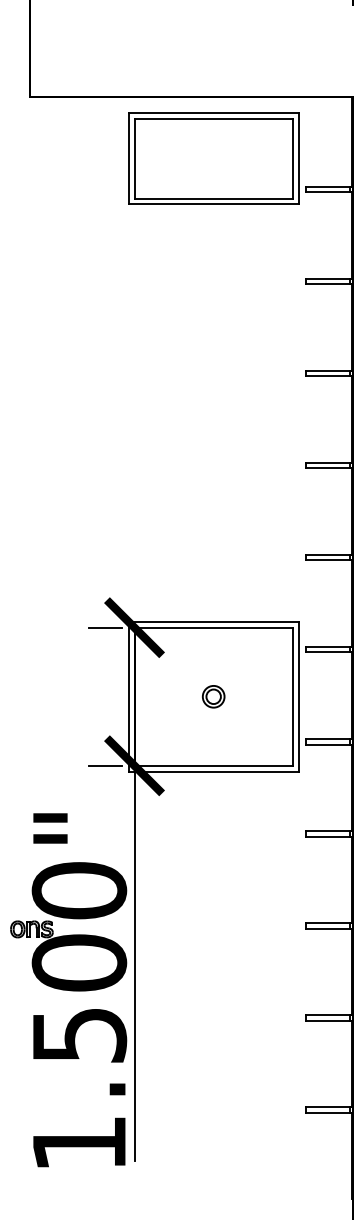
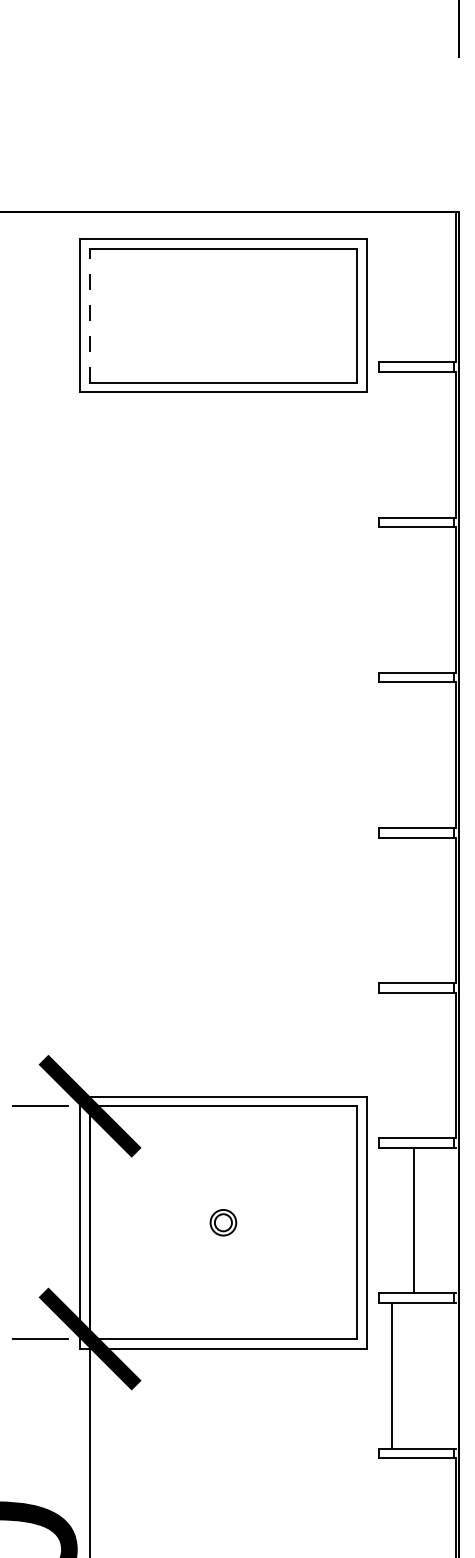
line: (134, 158) -> (90, 315), solid -> dashed
line: (351, 695) -> (413, 1220), moved
part: (213, 696) -> (223, 1222), size x0.7
line: (351, 787) -> (391, 1375), moved

